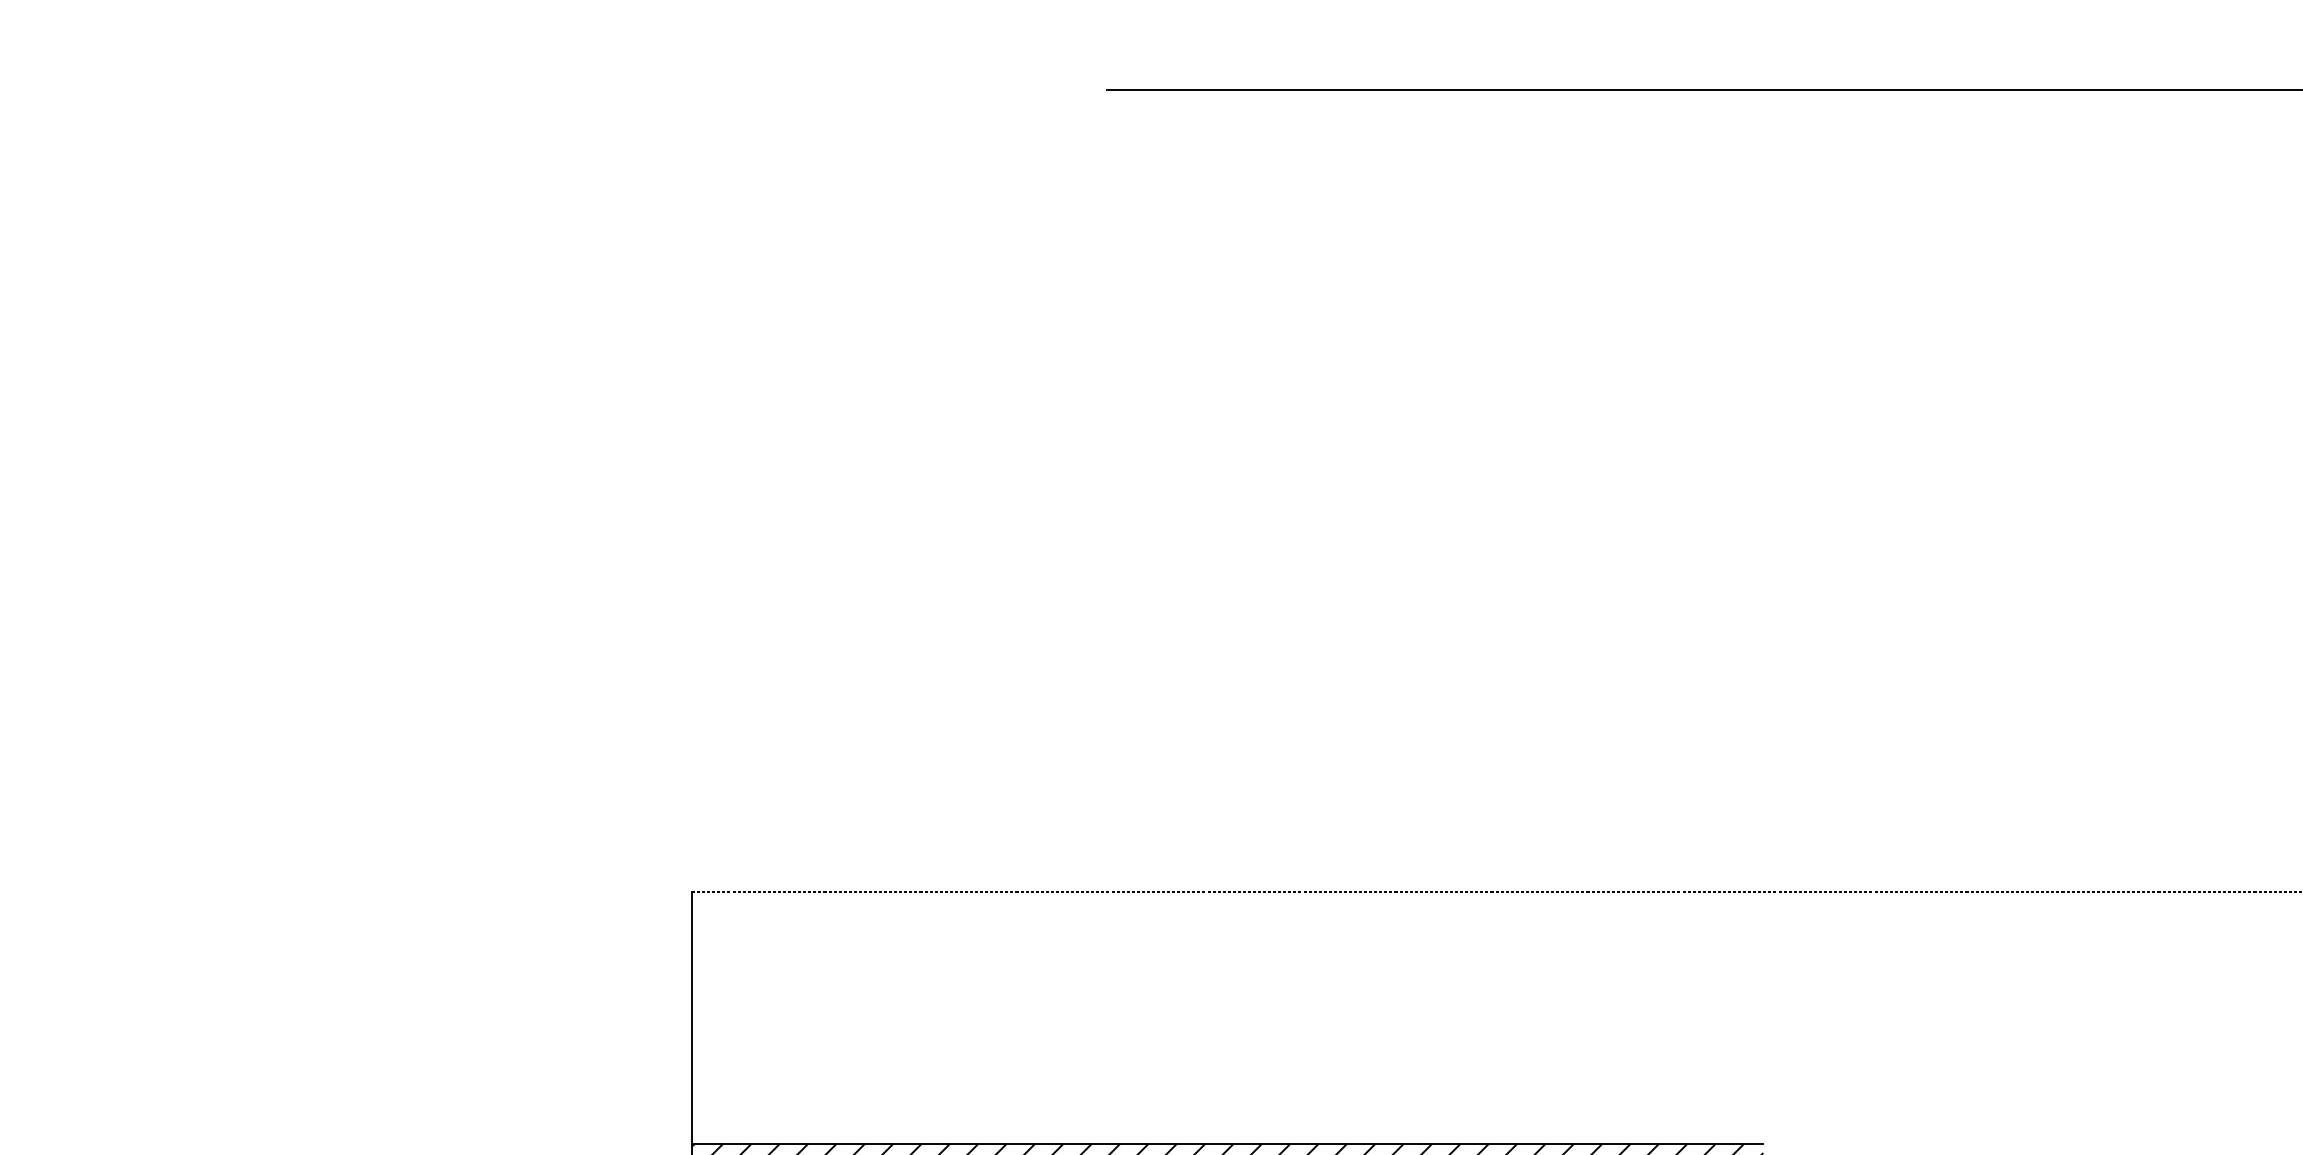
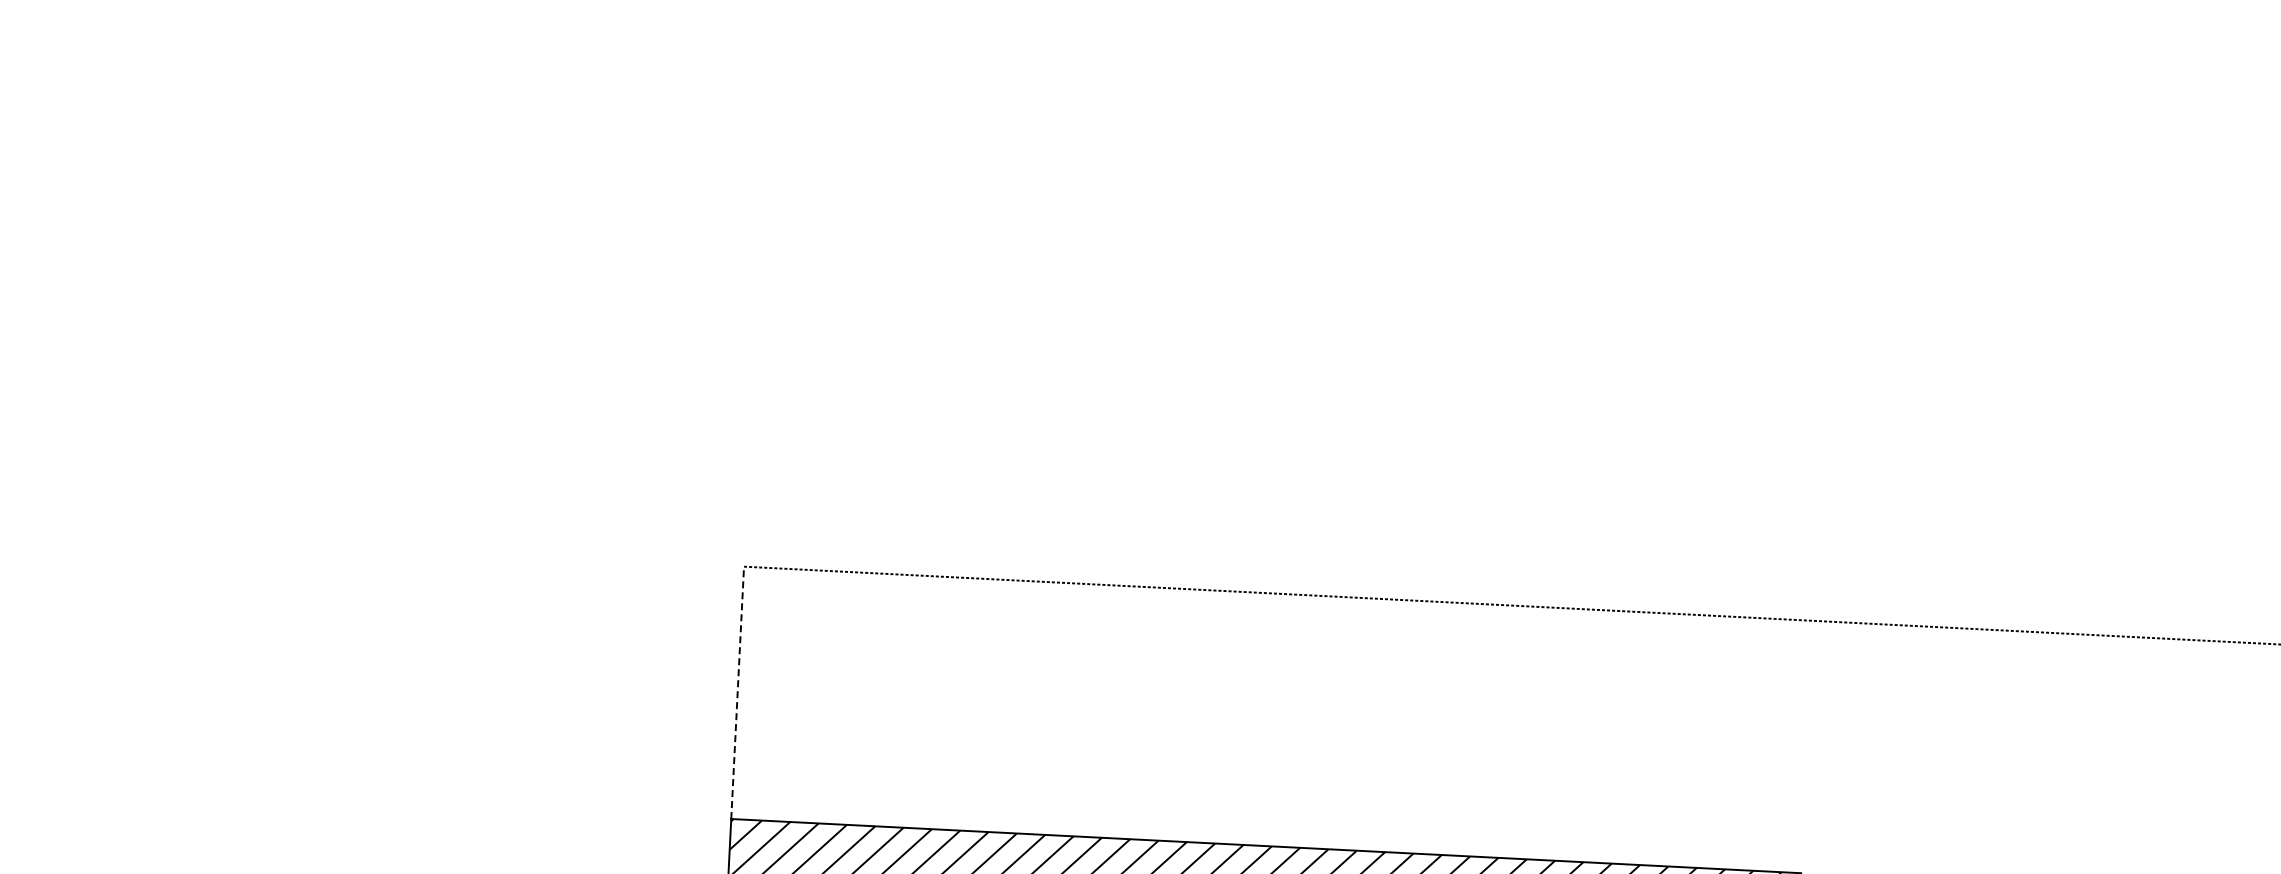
line: (692, 1017) -> (738, 692), solid -> dashed

